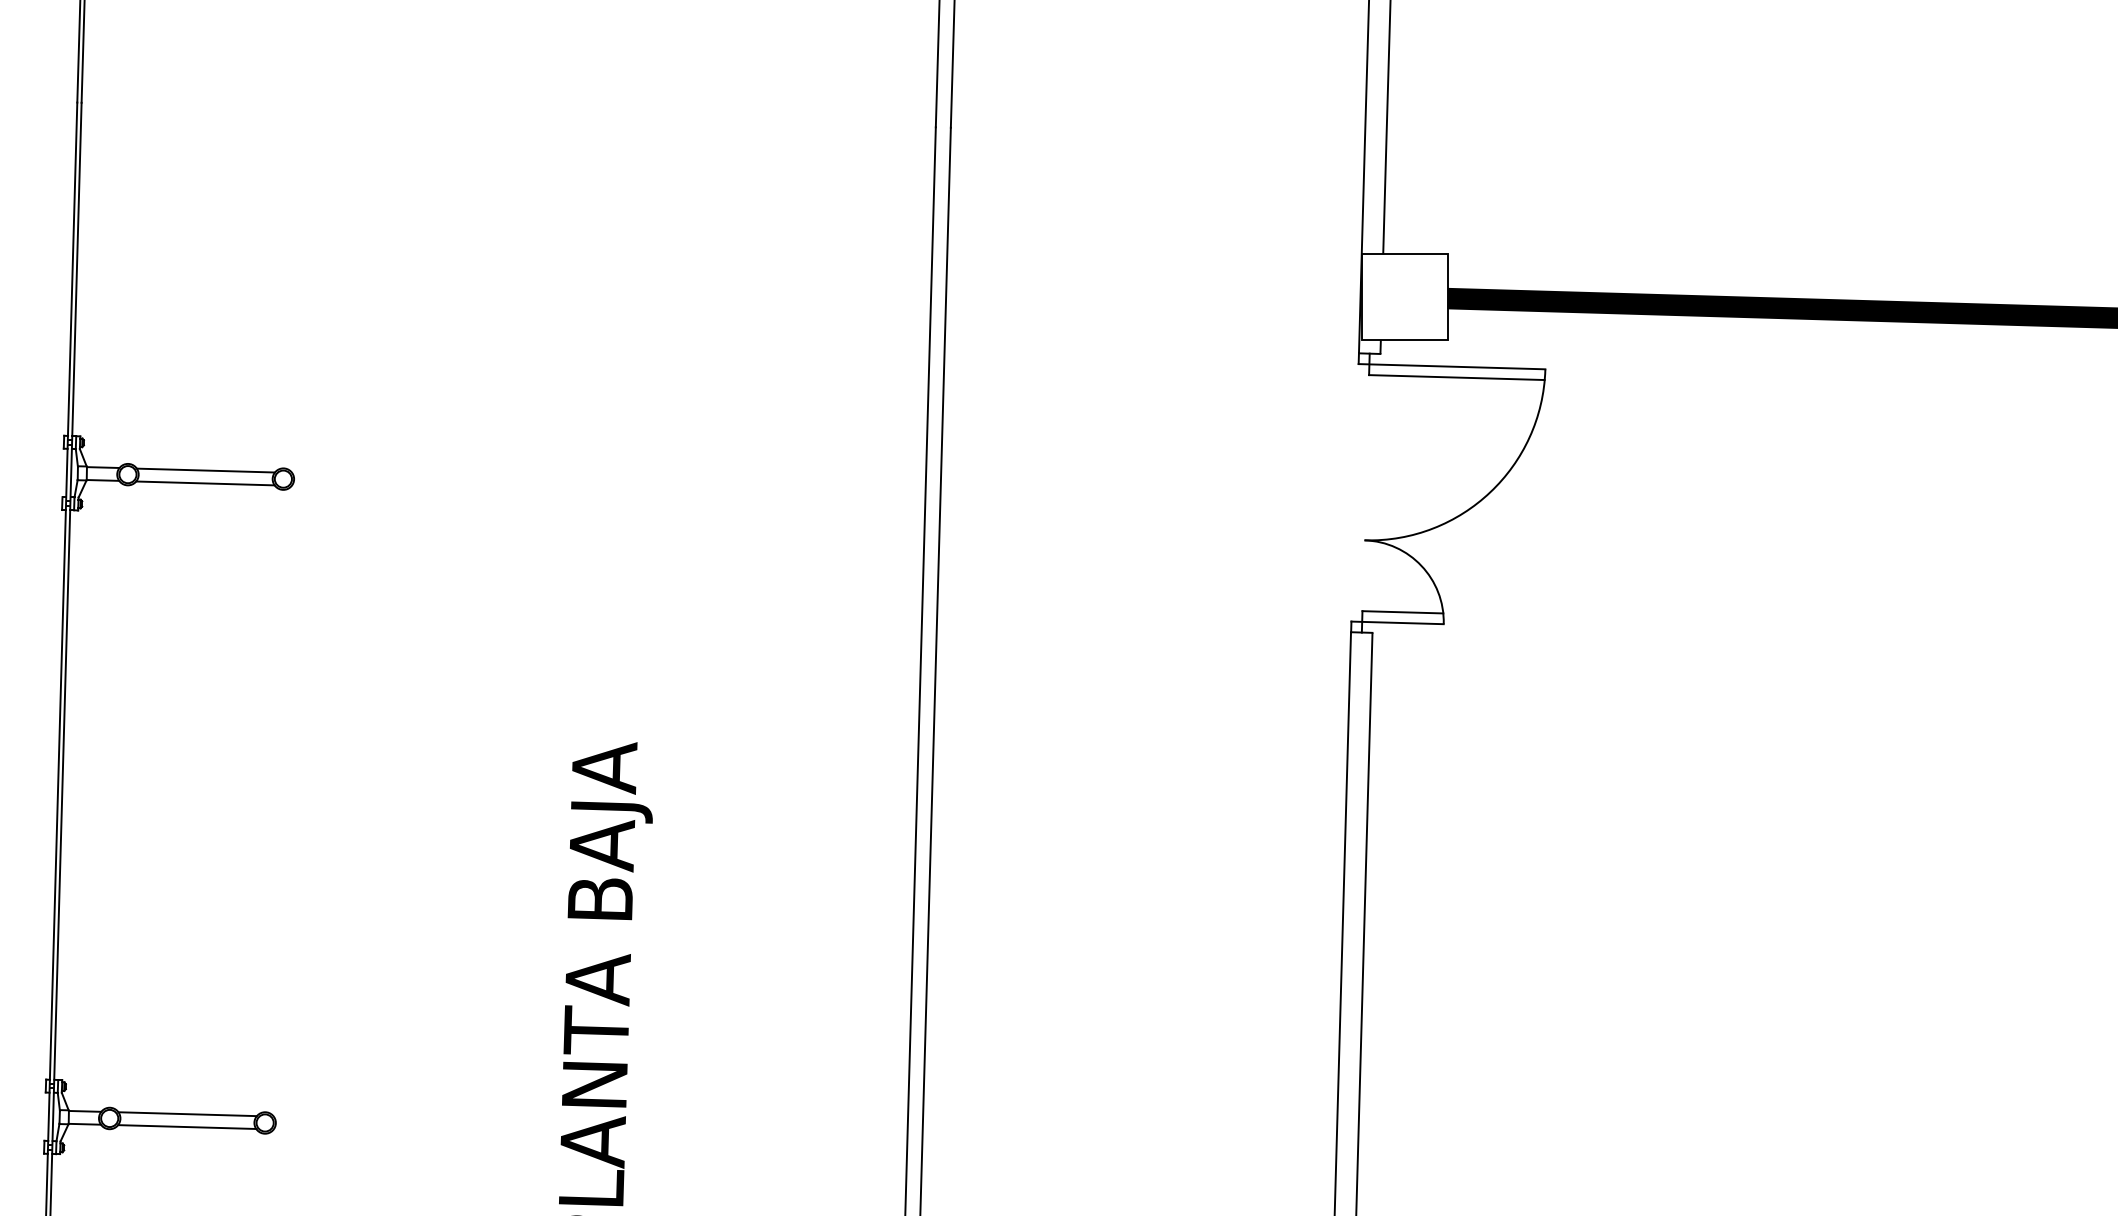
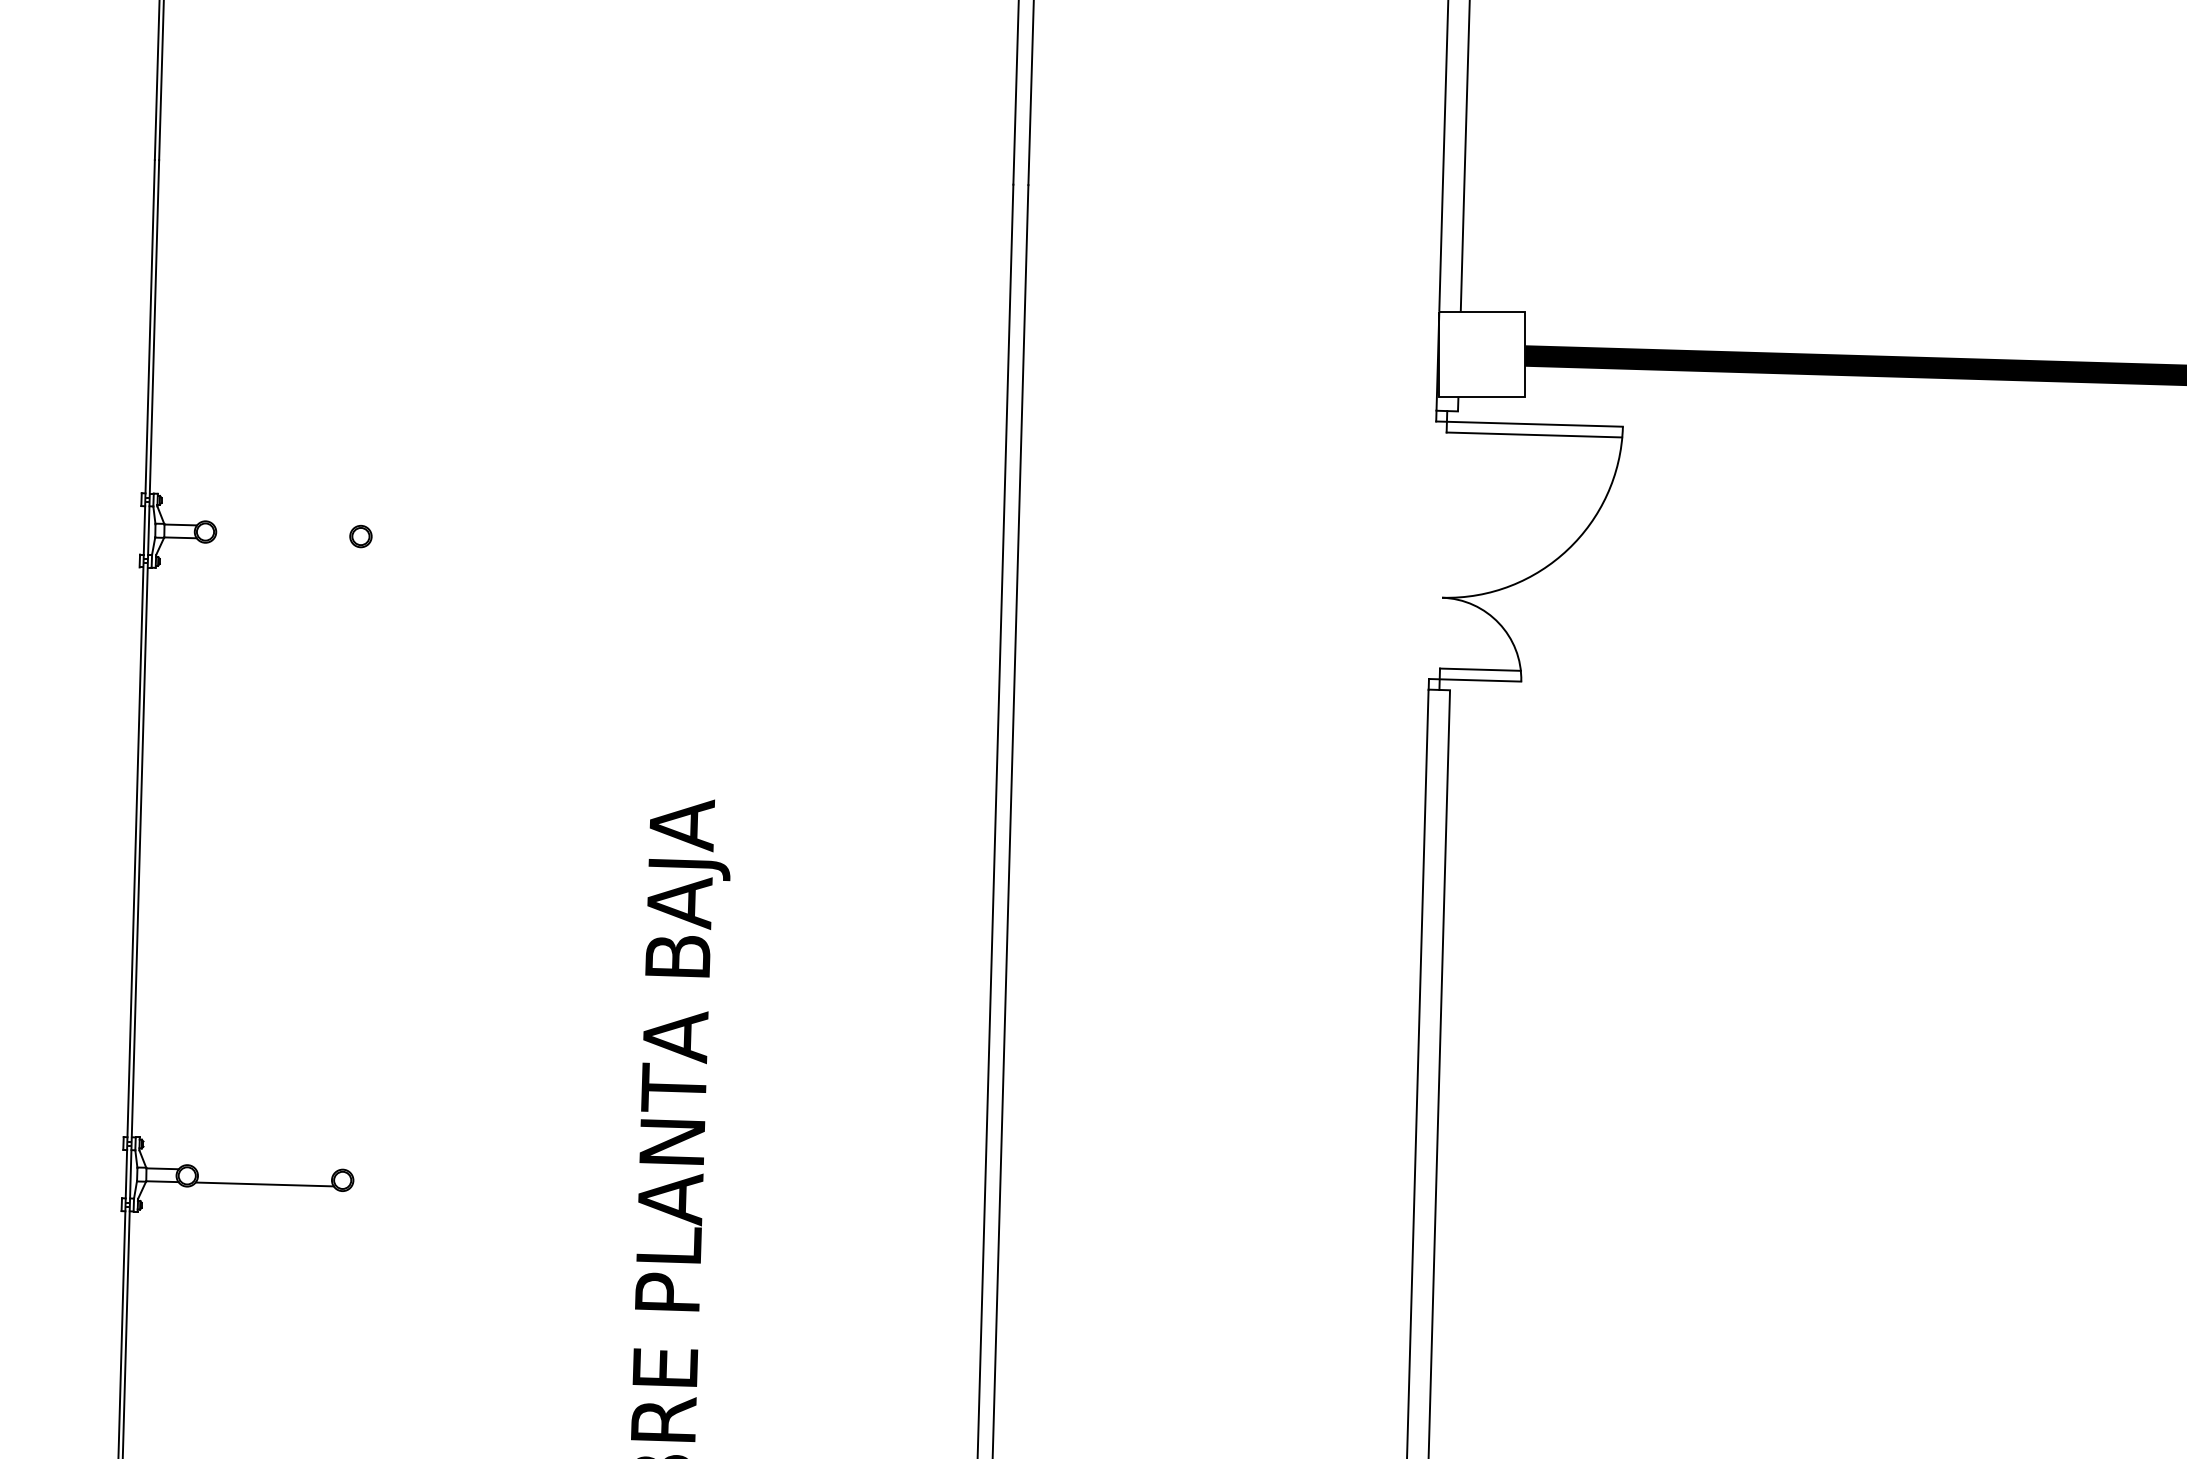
line: (205, 470) -> (283, 527), removed
line: (204, 483) -> (282, 540), removed
line: (187, 1114) -> (265, 1171), removed

